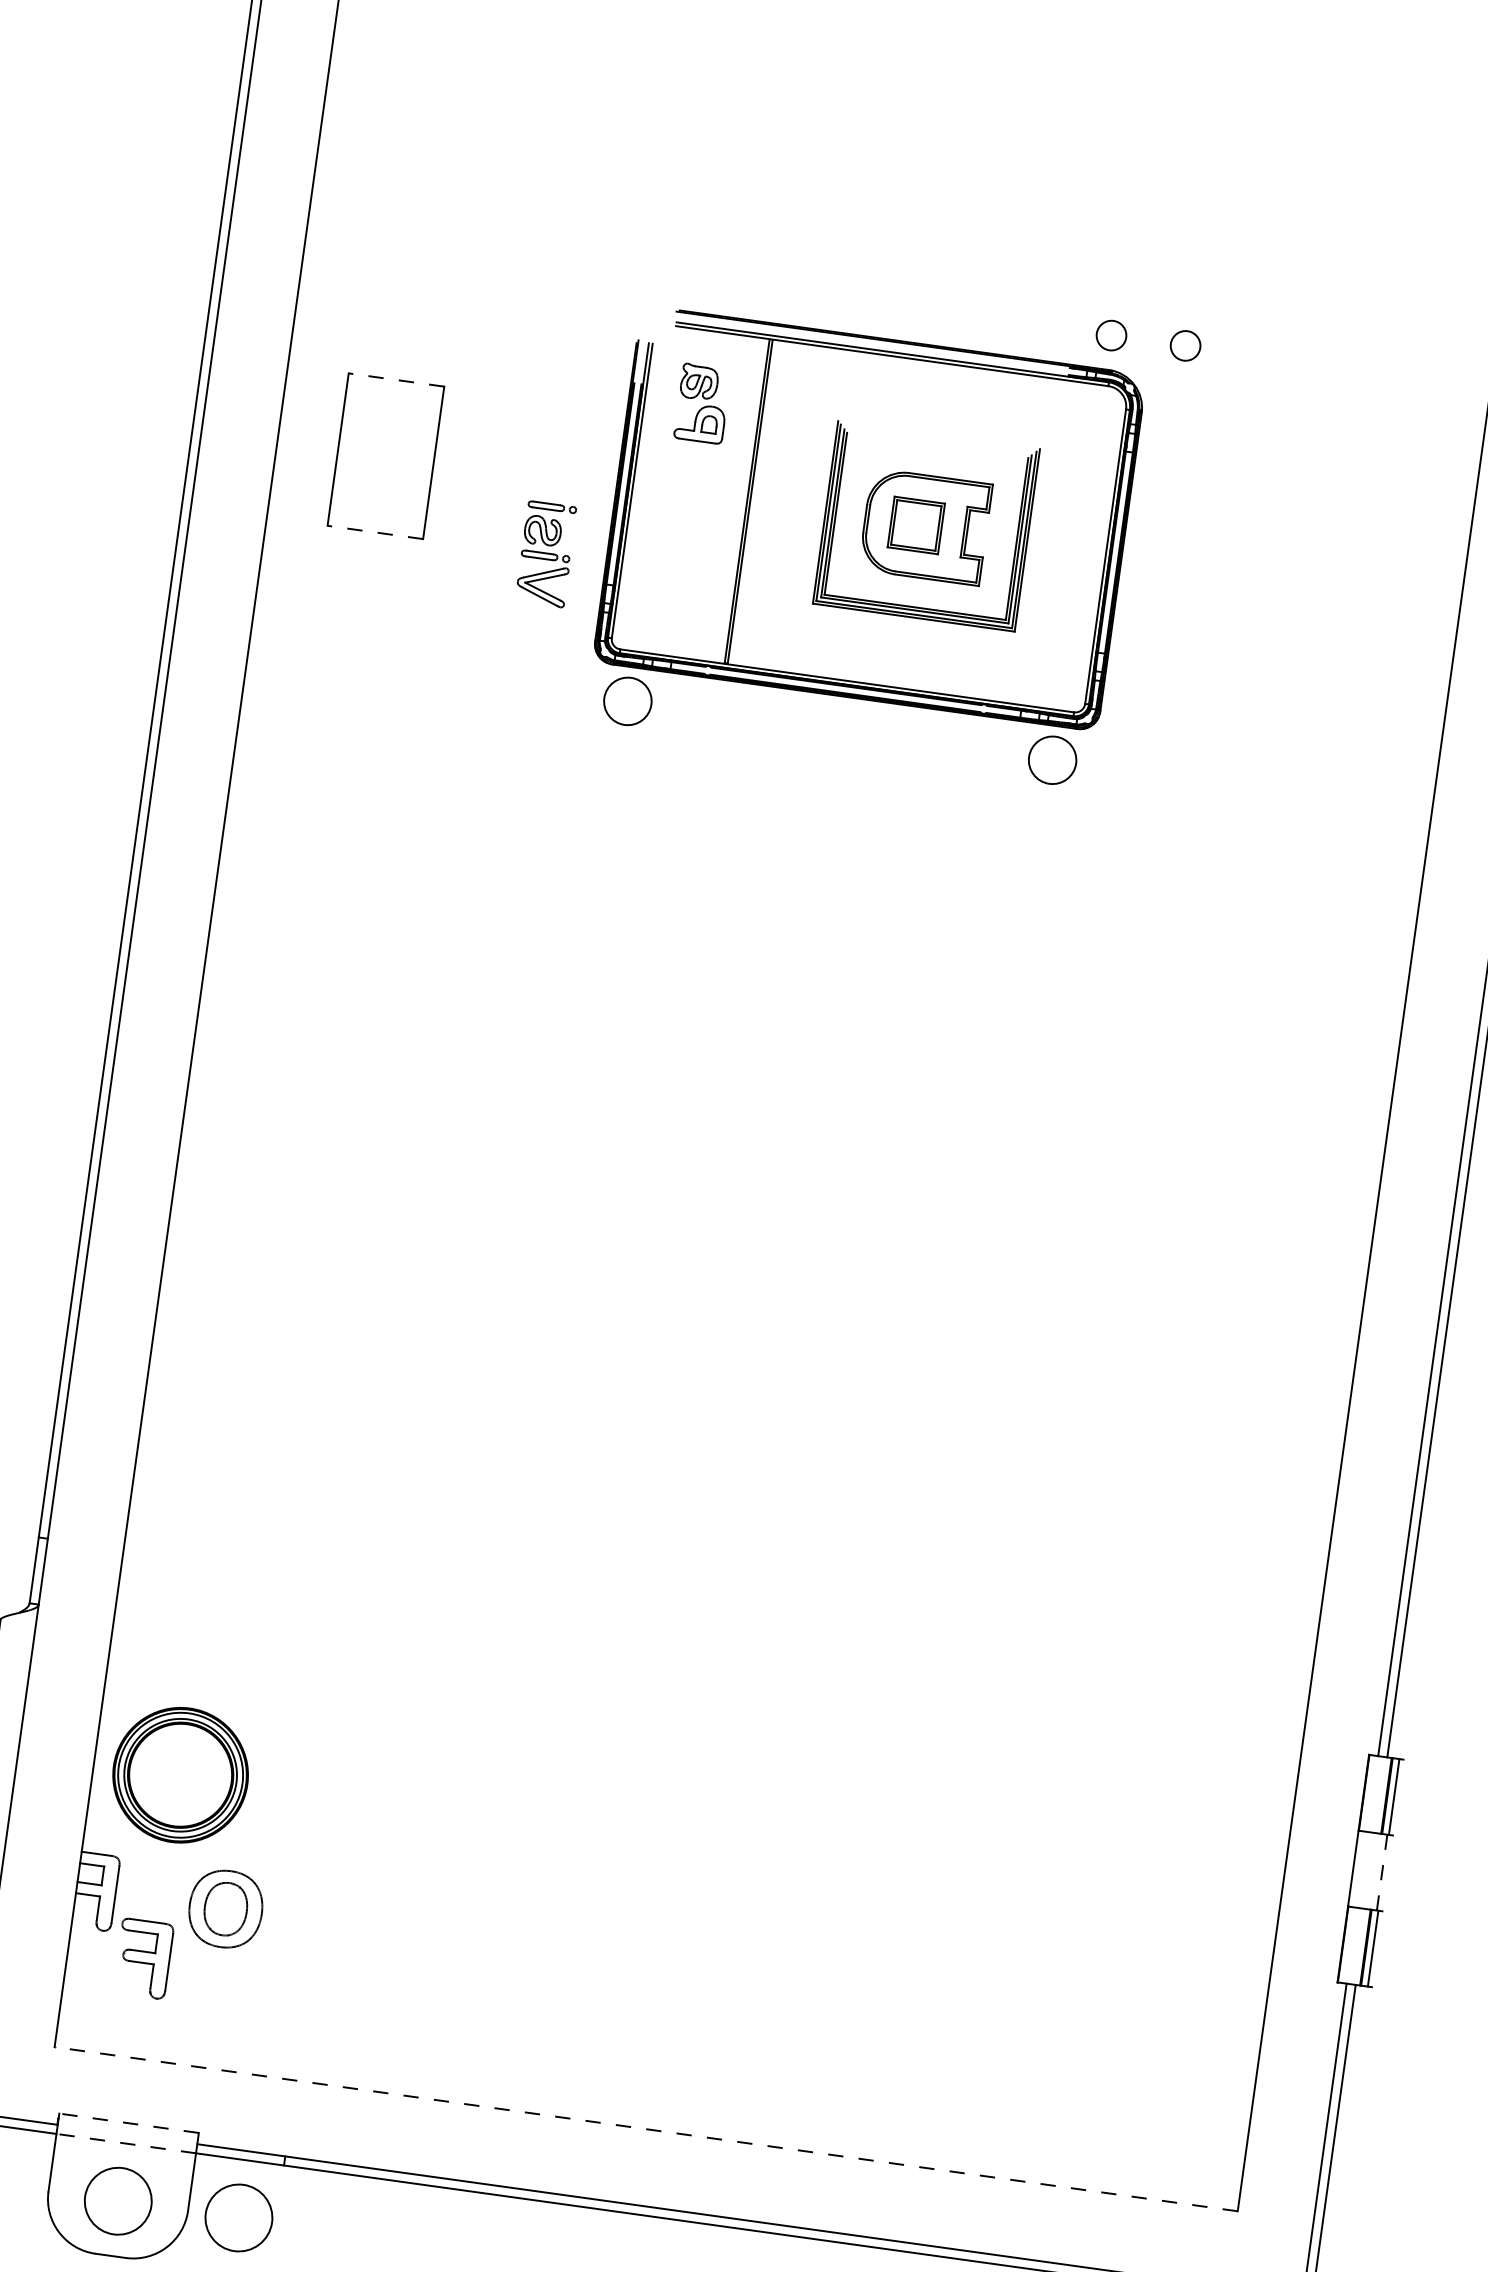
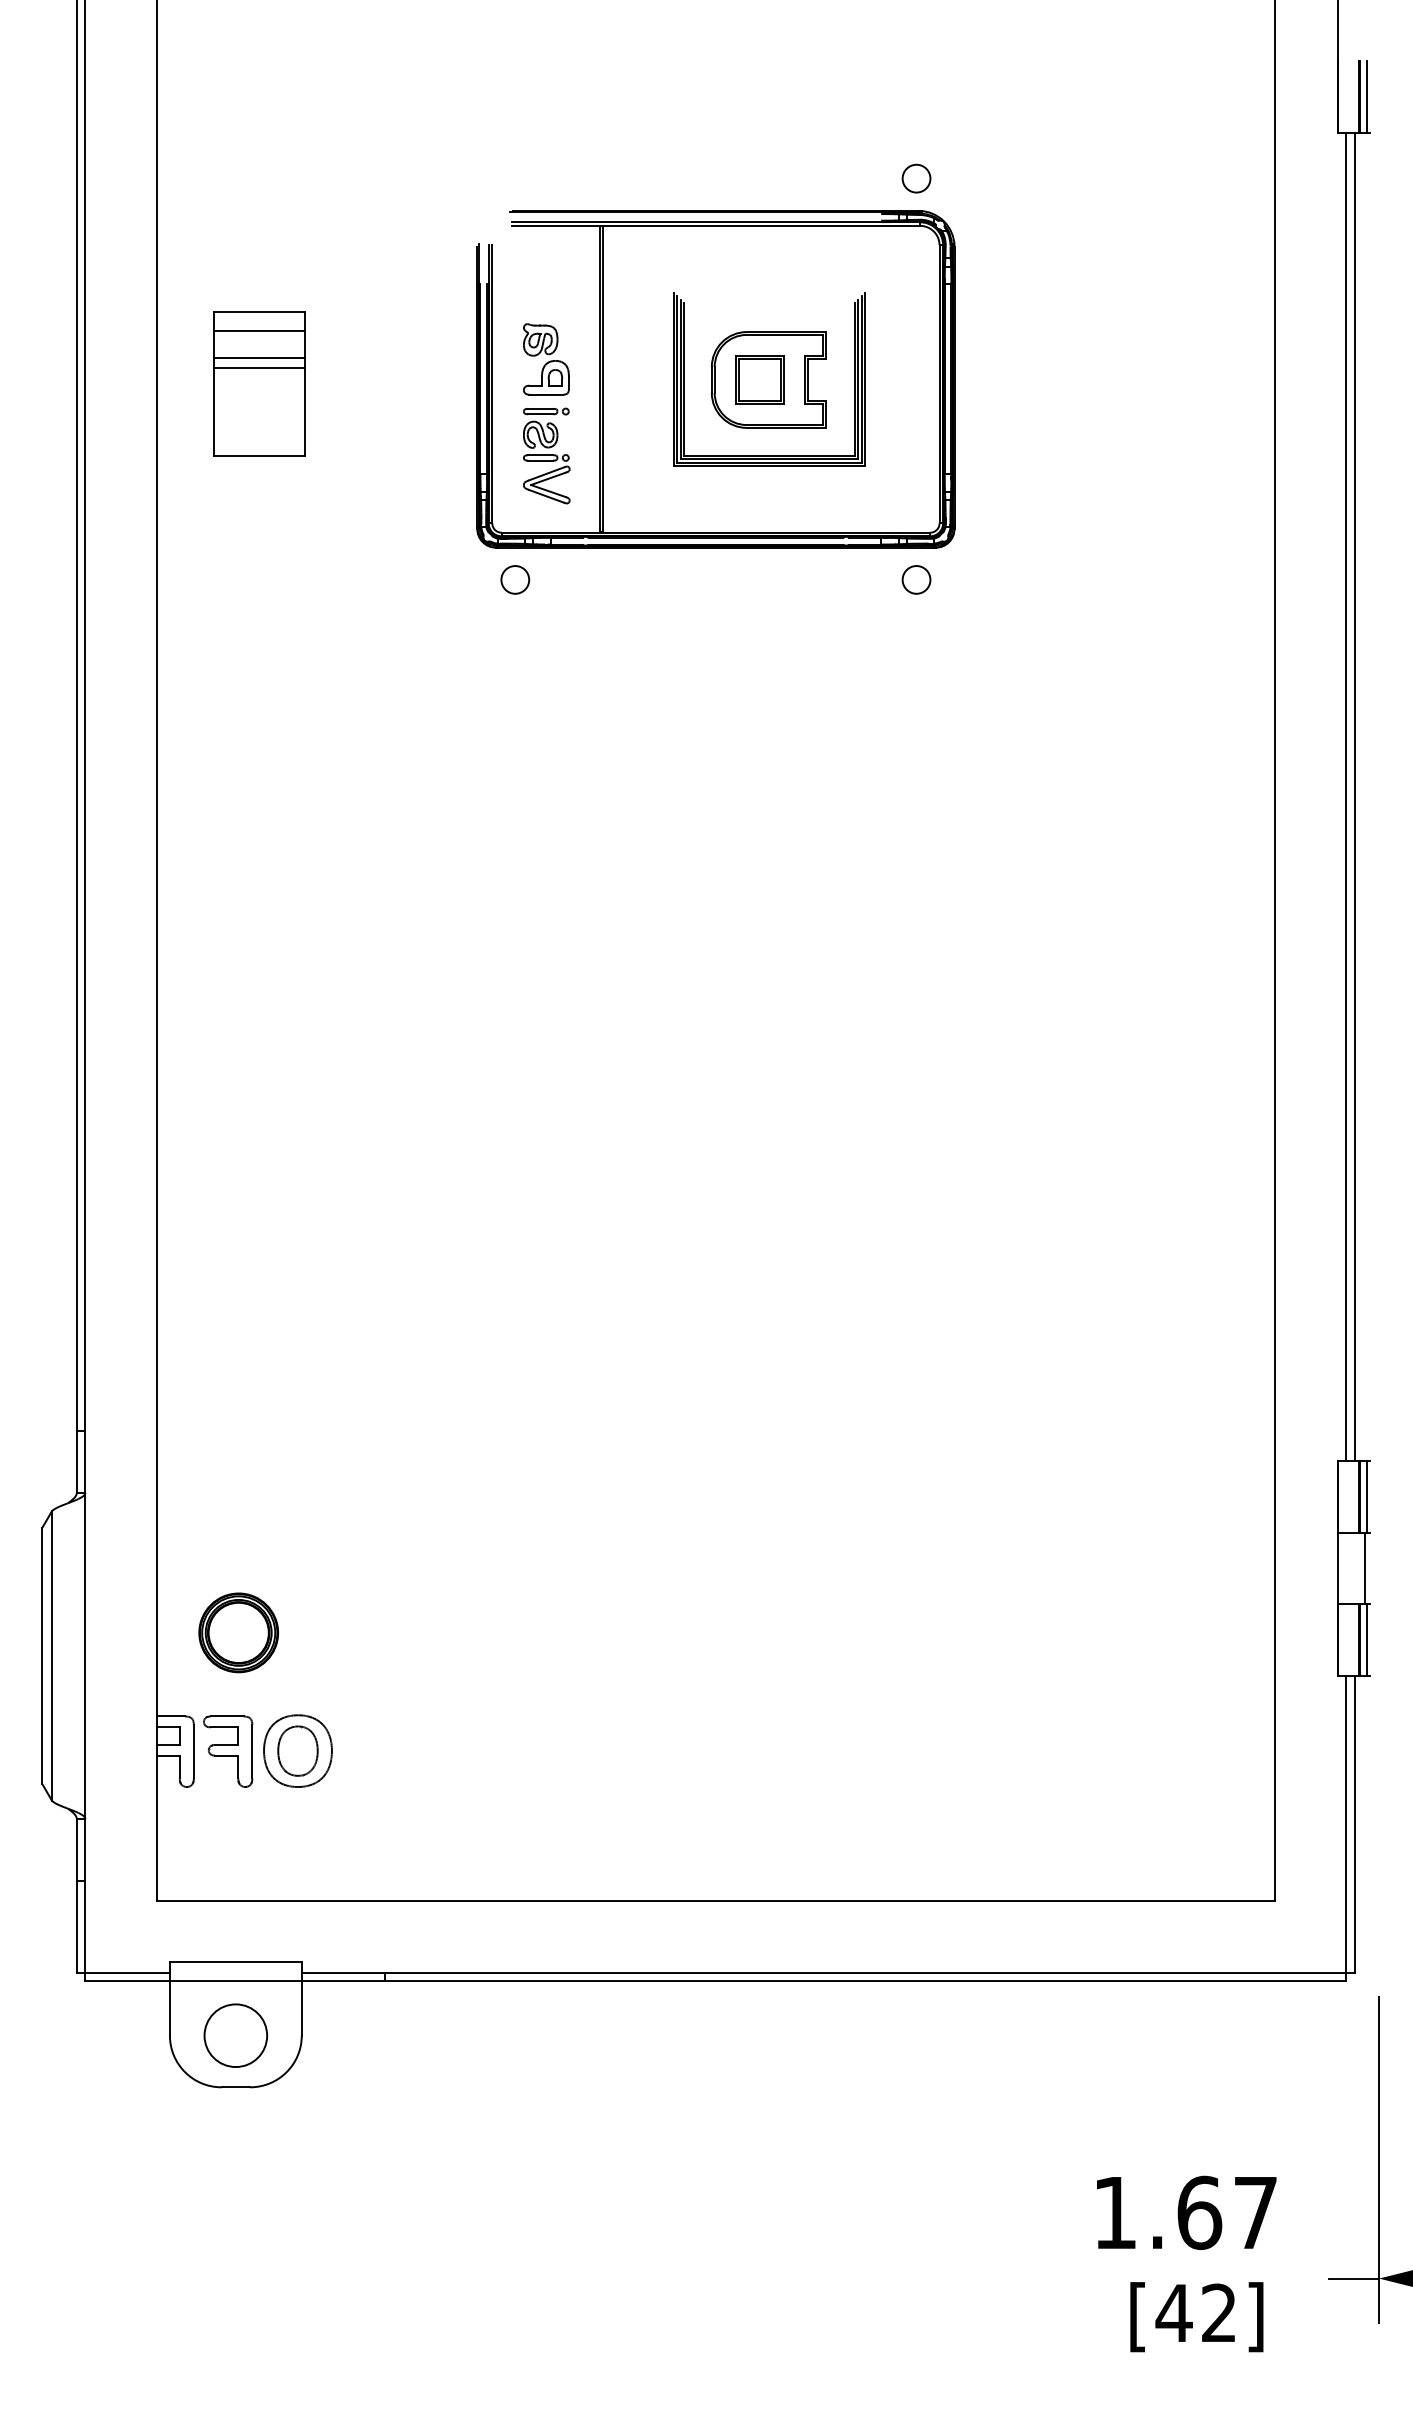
circle: (1185, 345) -> (986, 178), removed
line: (396, 379) -> (259, 311), dashed -> solid
line: (393, 400) -> (259, 331), added
part: (702, 403) -> (546, 359), moved
line: (389, 429) -> (259, 358), added
line: (388, 440) -> (259, 368), added
line: (375, 532) -> (259, 455), dashed -> solid
part: (546, 553) -> (546, 455), moved
circle: (628, 700) -> (515, 579), size x0.62
circle: (1052, 759) -> (916, 579), size x0.62
part: (180, 1774) -> (238, 1632), size x0.62
line: (1382, 1872) -> (1365, 1568), dashed -> solid
part: (144, 1958) -> (228, 1751), moved
line: (128, 2123) -> (235, 1962), dashed -> solid
line: (645, 2129) -> (715, 1901), dashed -> solid
line: (125, 2143) -> (235, 1981), dashed -> solid
circle: (238, 2217) -> (349, 2035), removed

